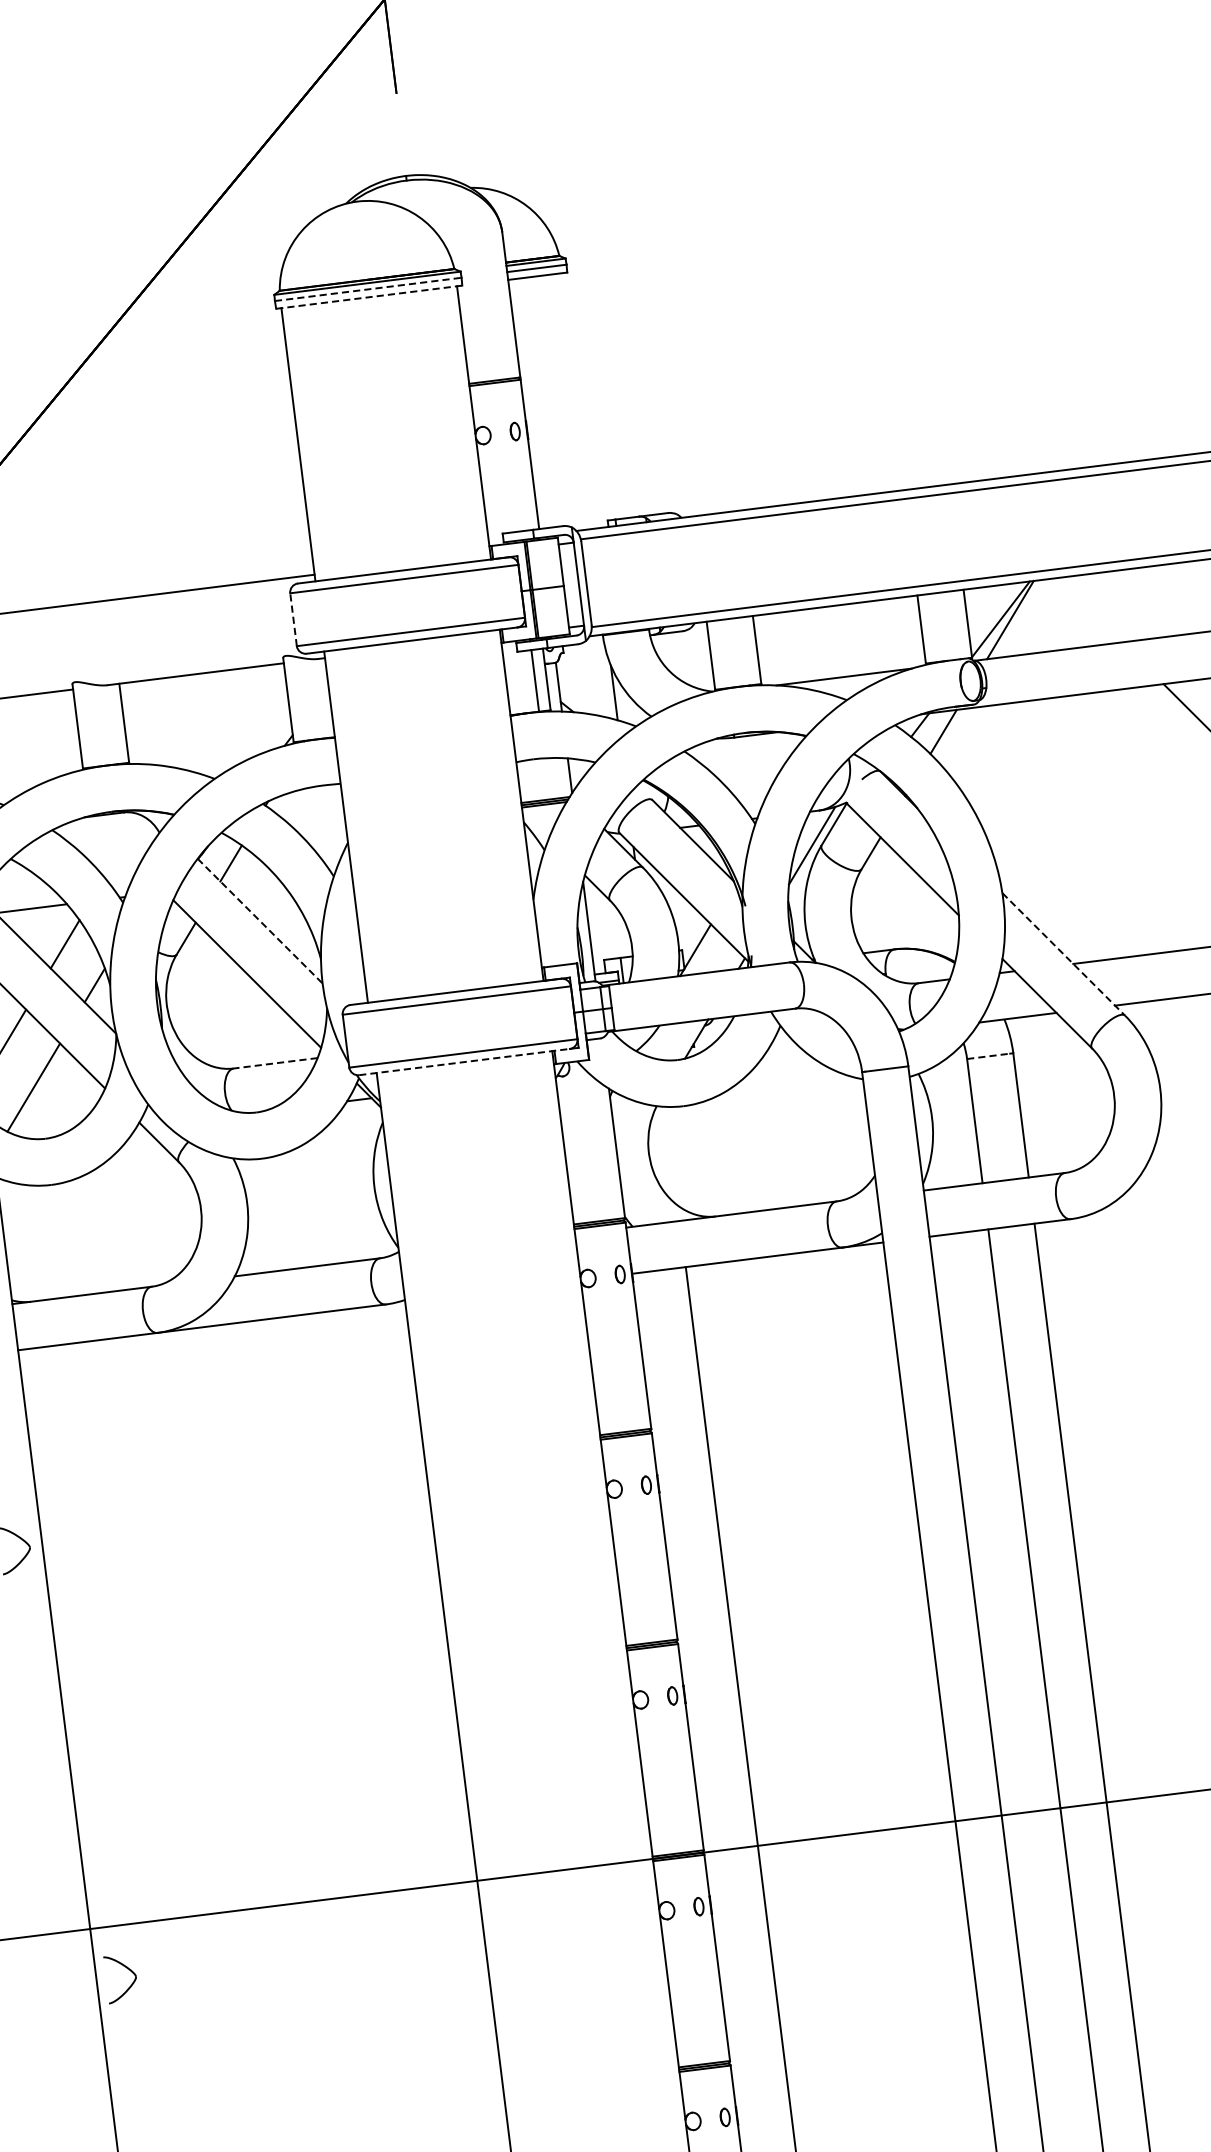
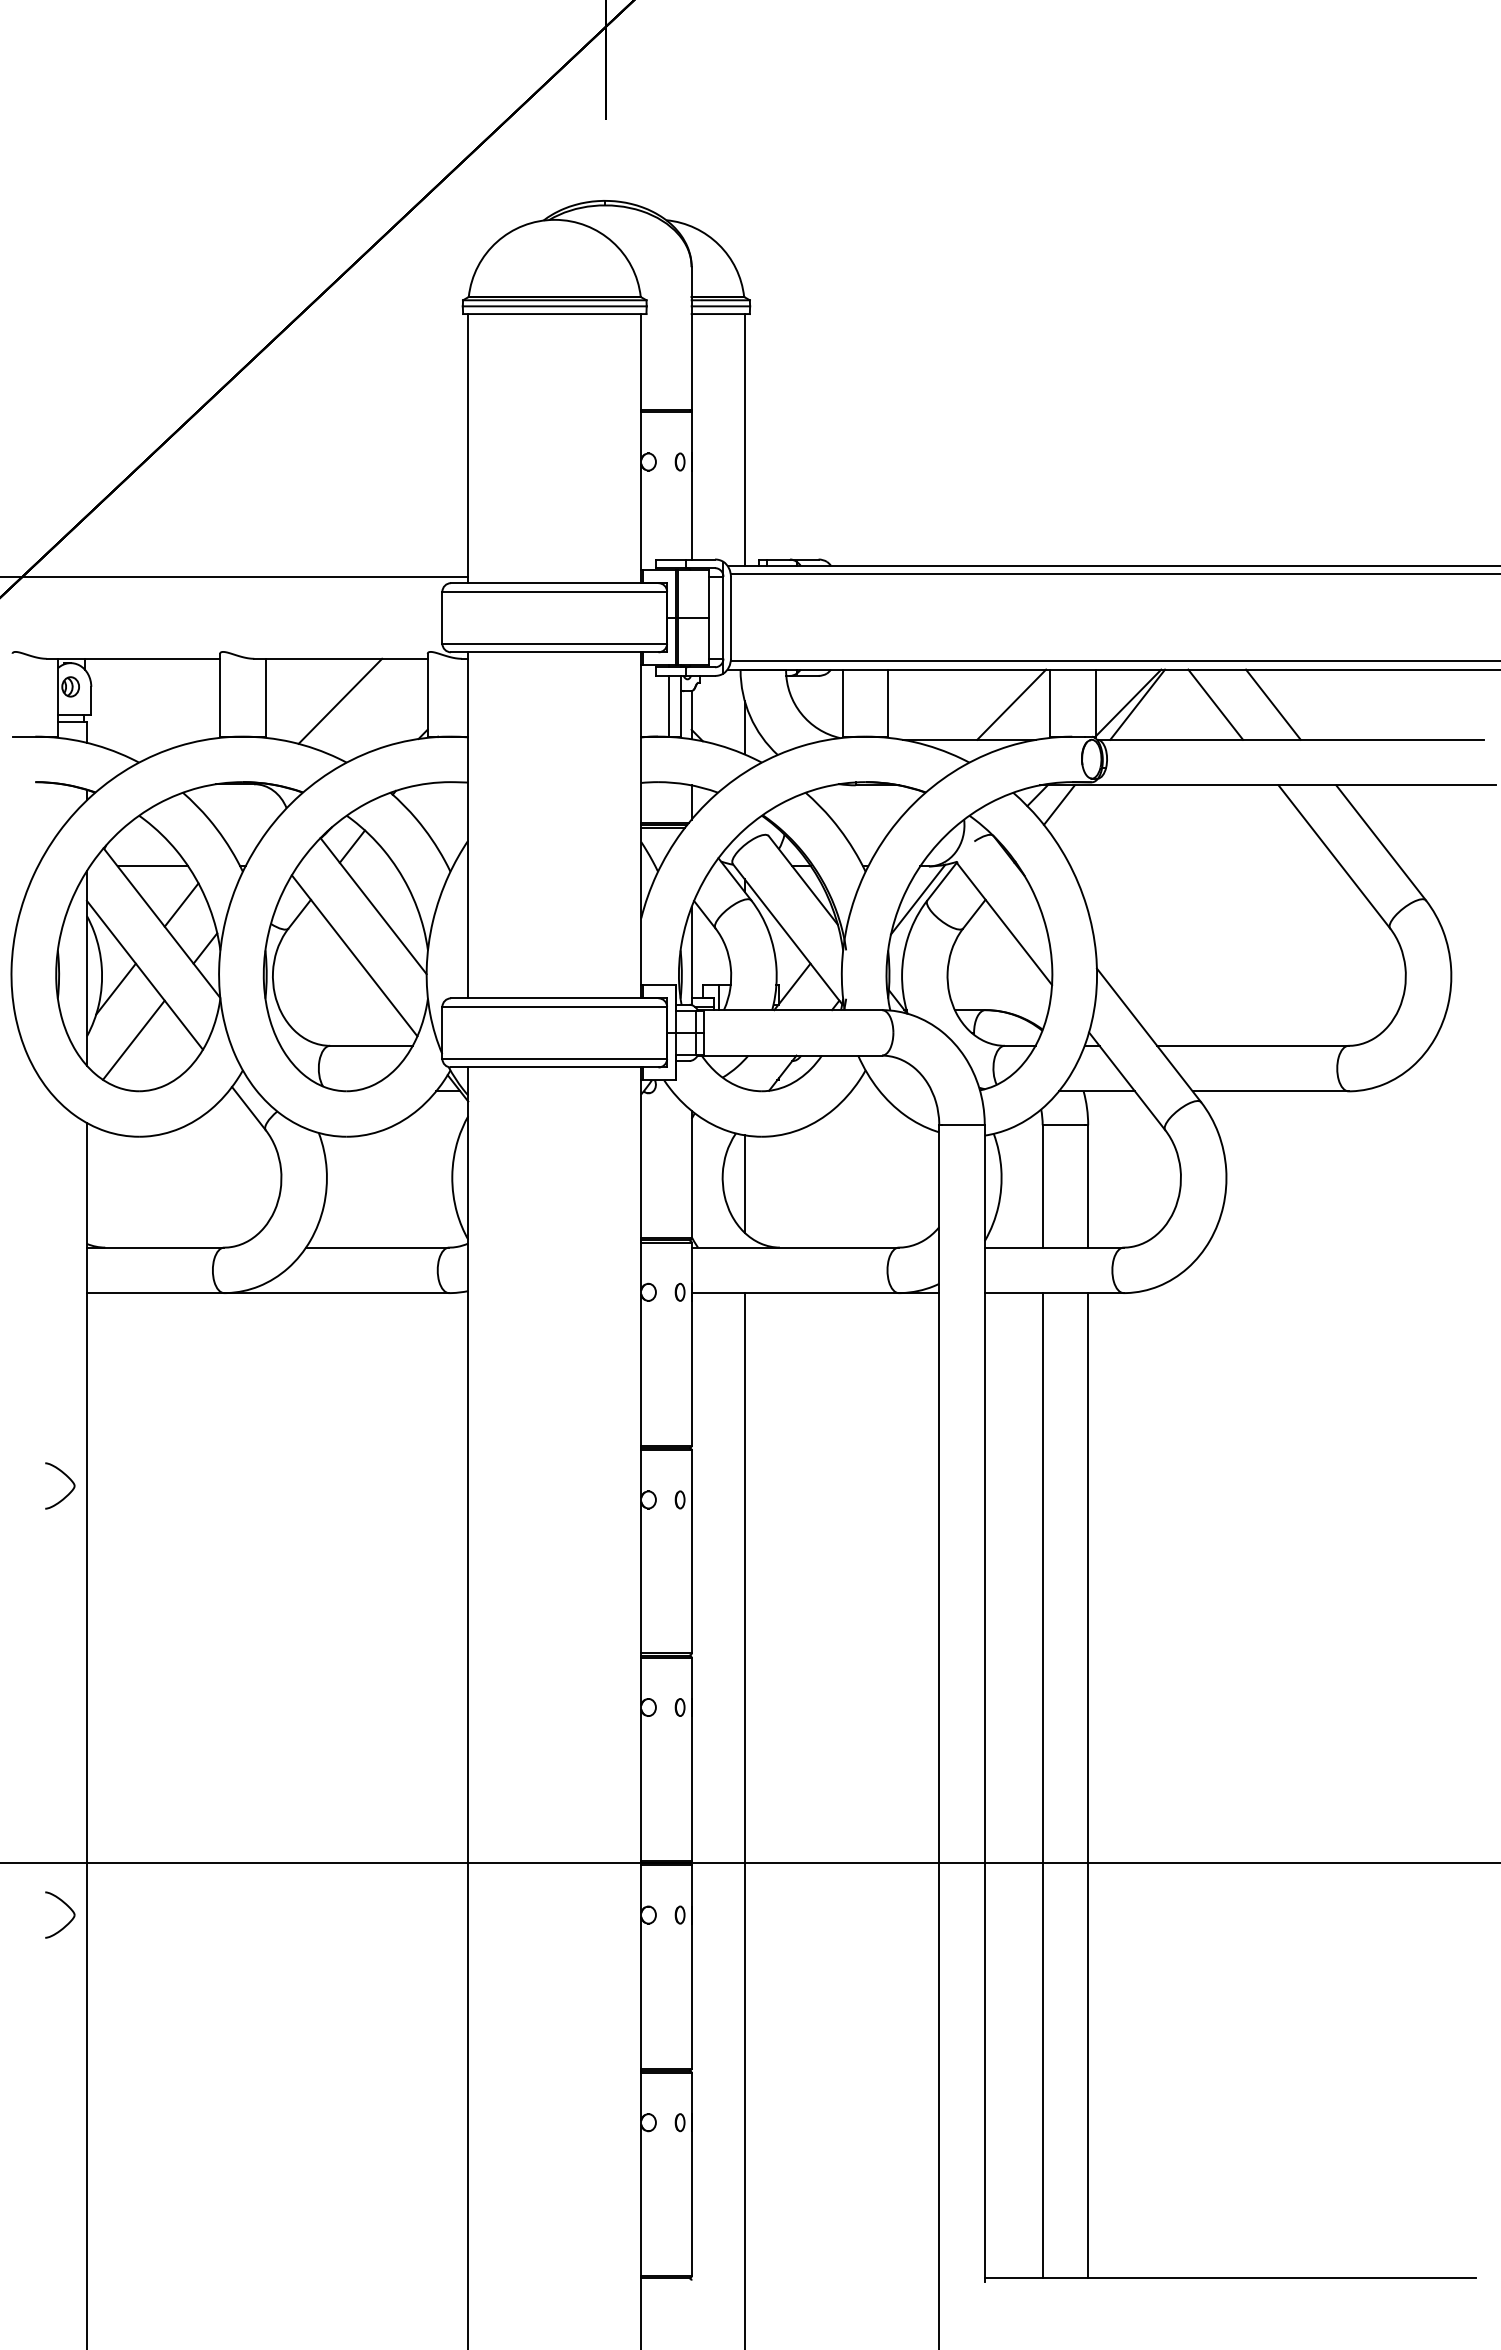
line: (368, 289) -> (554, 306), dashed -> solid
line: (369, 297) -> (554, 314), dashed -> solid
line: (577, 400) -> (744, 439), added
line: (1148, 602) -> (1273, 704), added
line: (1089, 610) -> (1215, 704), added
line: (293, 619) -> (442, 617), dashed -> solid
line: (882, 635) -> (1011, 704), added
line: (200, 716) -> (340, 700), added
line: (260, 921) -> (373, 906), dashed -> solid
line: (1064, 954) -> (1149, 1035), dashed -> solid
line: (989, 1056) -> (1064, 1125), dashed -> solid
line: (464, 1062) -> (554, 1067), dashed -> solid
line: (274, 1063) -> (370, 1045), dashed -> solid
line: (671, 1155) -> (744, 1183), added
part: (127, 1968) -> (67, 1906), moved

